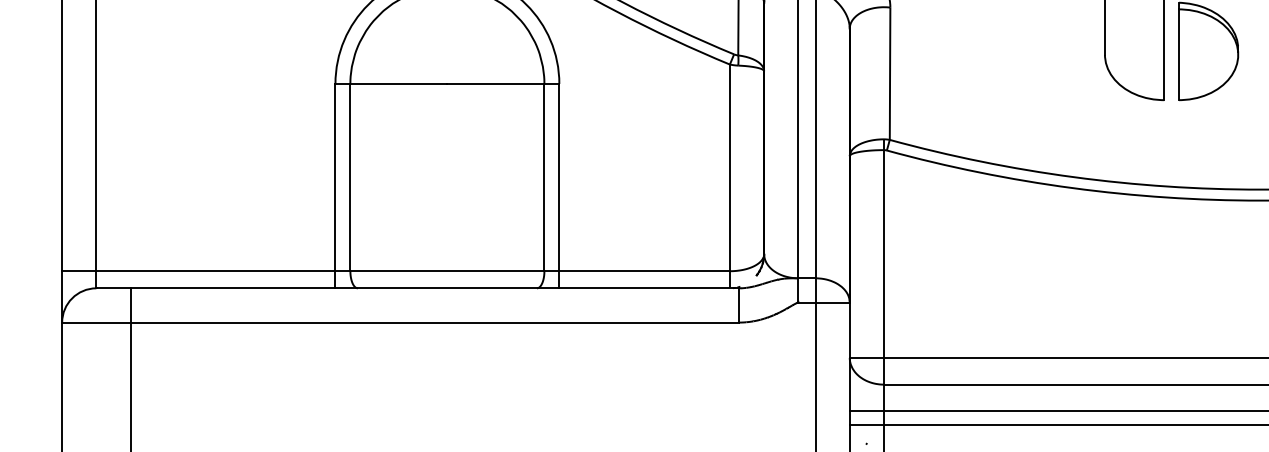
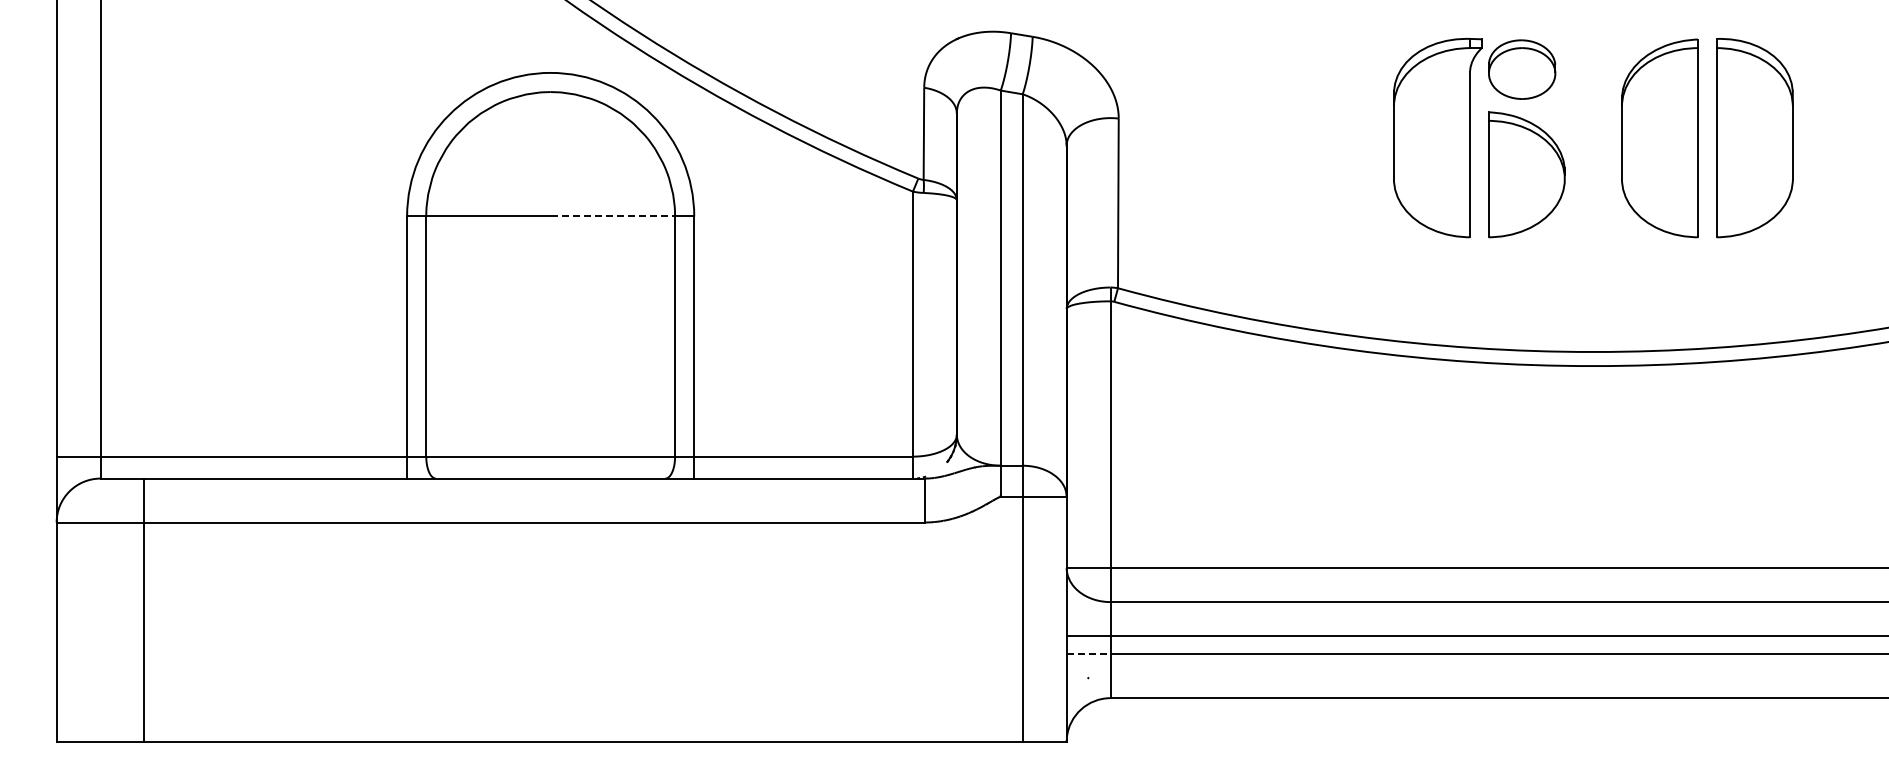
line: (496, 83) -> (613, 216), solid -> dashed
line: (866, 425) -> (1088, 654), solid -> dashed

